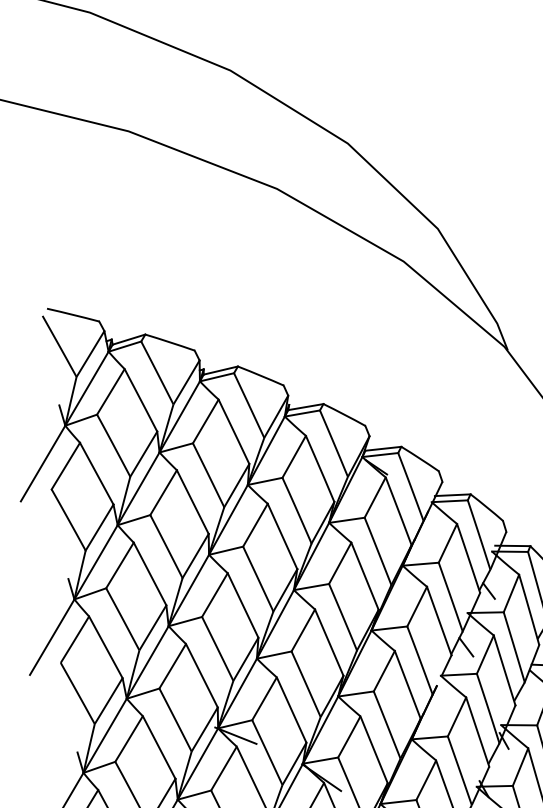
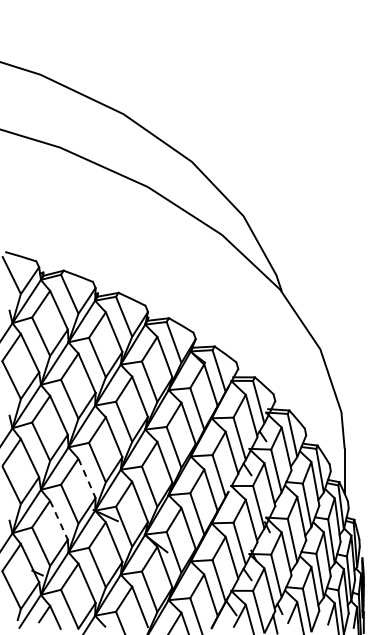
line: (202, 675) -> (87, 478), solid -> dashed
line: (160, 747) -> (59, 520), solid -> dashed

